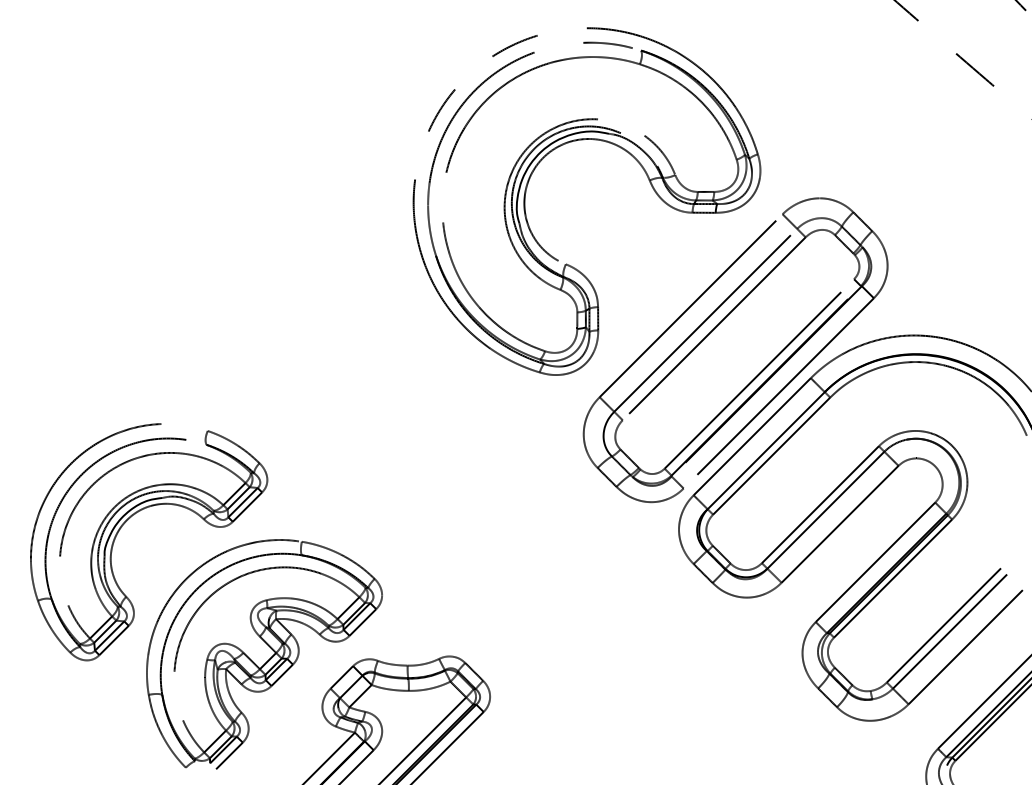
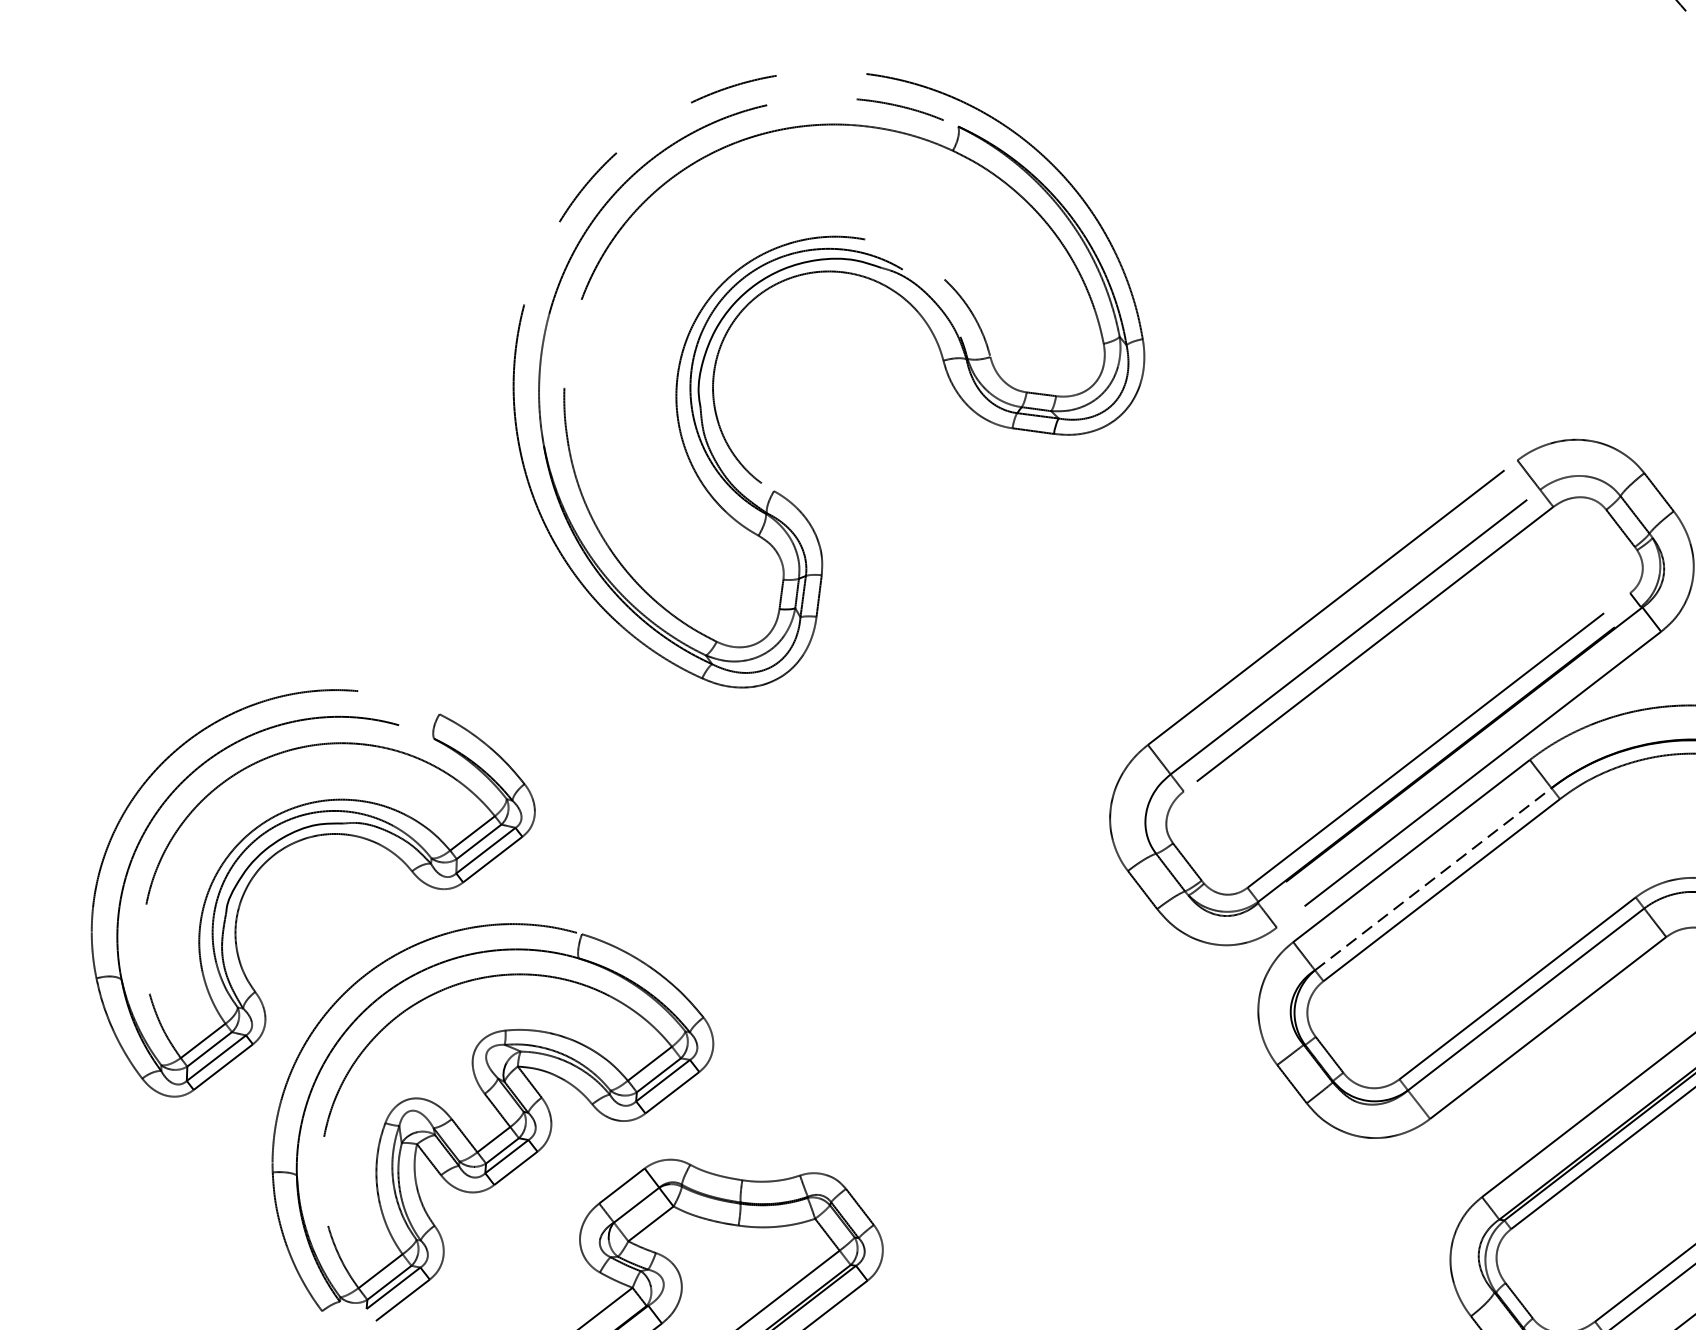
part: (542, 160) -> (756, 300), moved
line: (766, 450) -> (1433, 878), solid -> dashed

